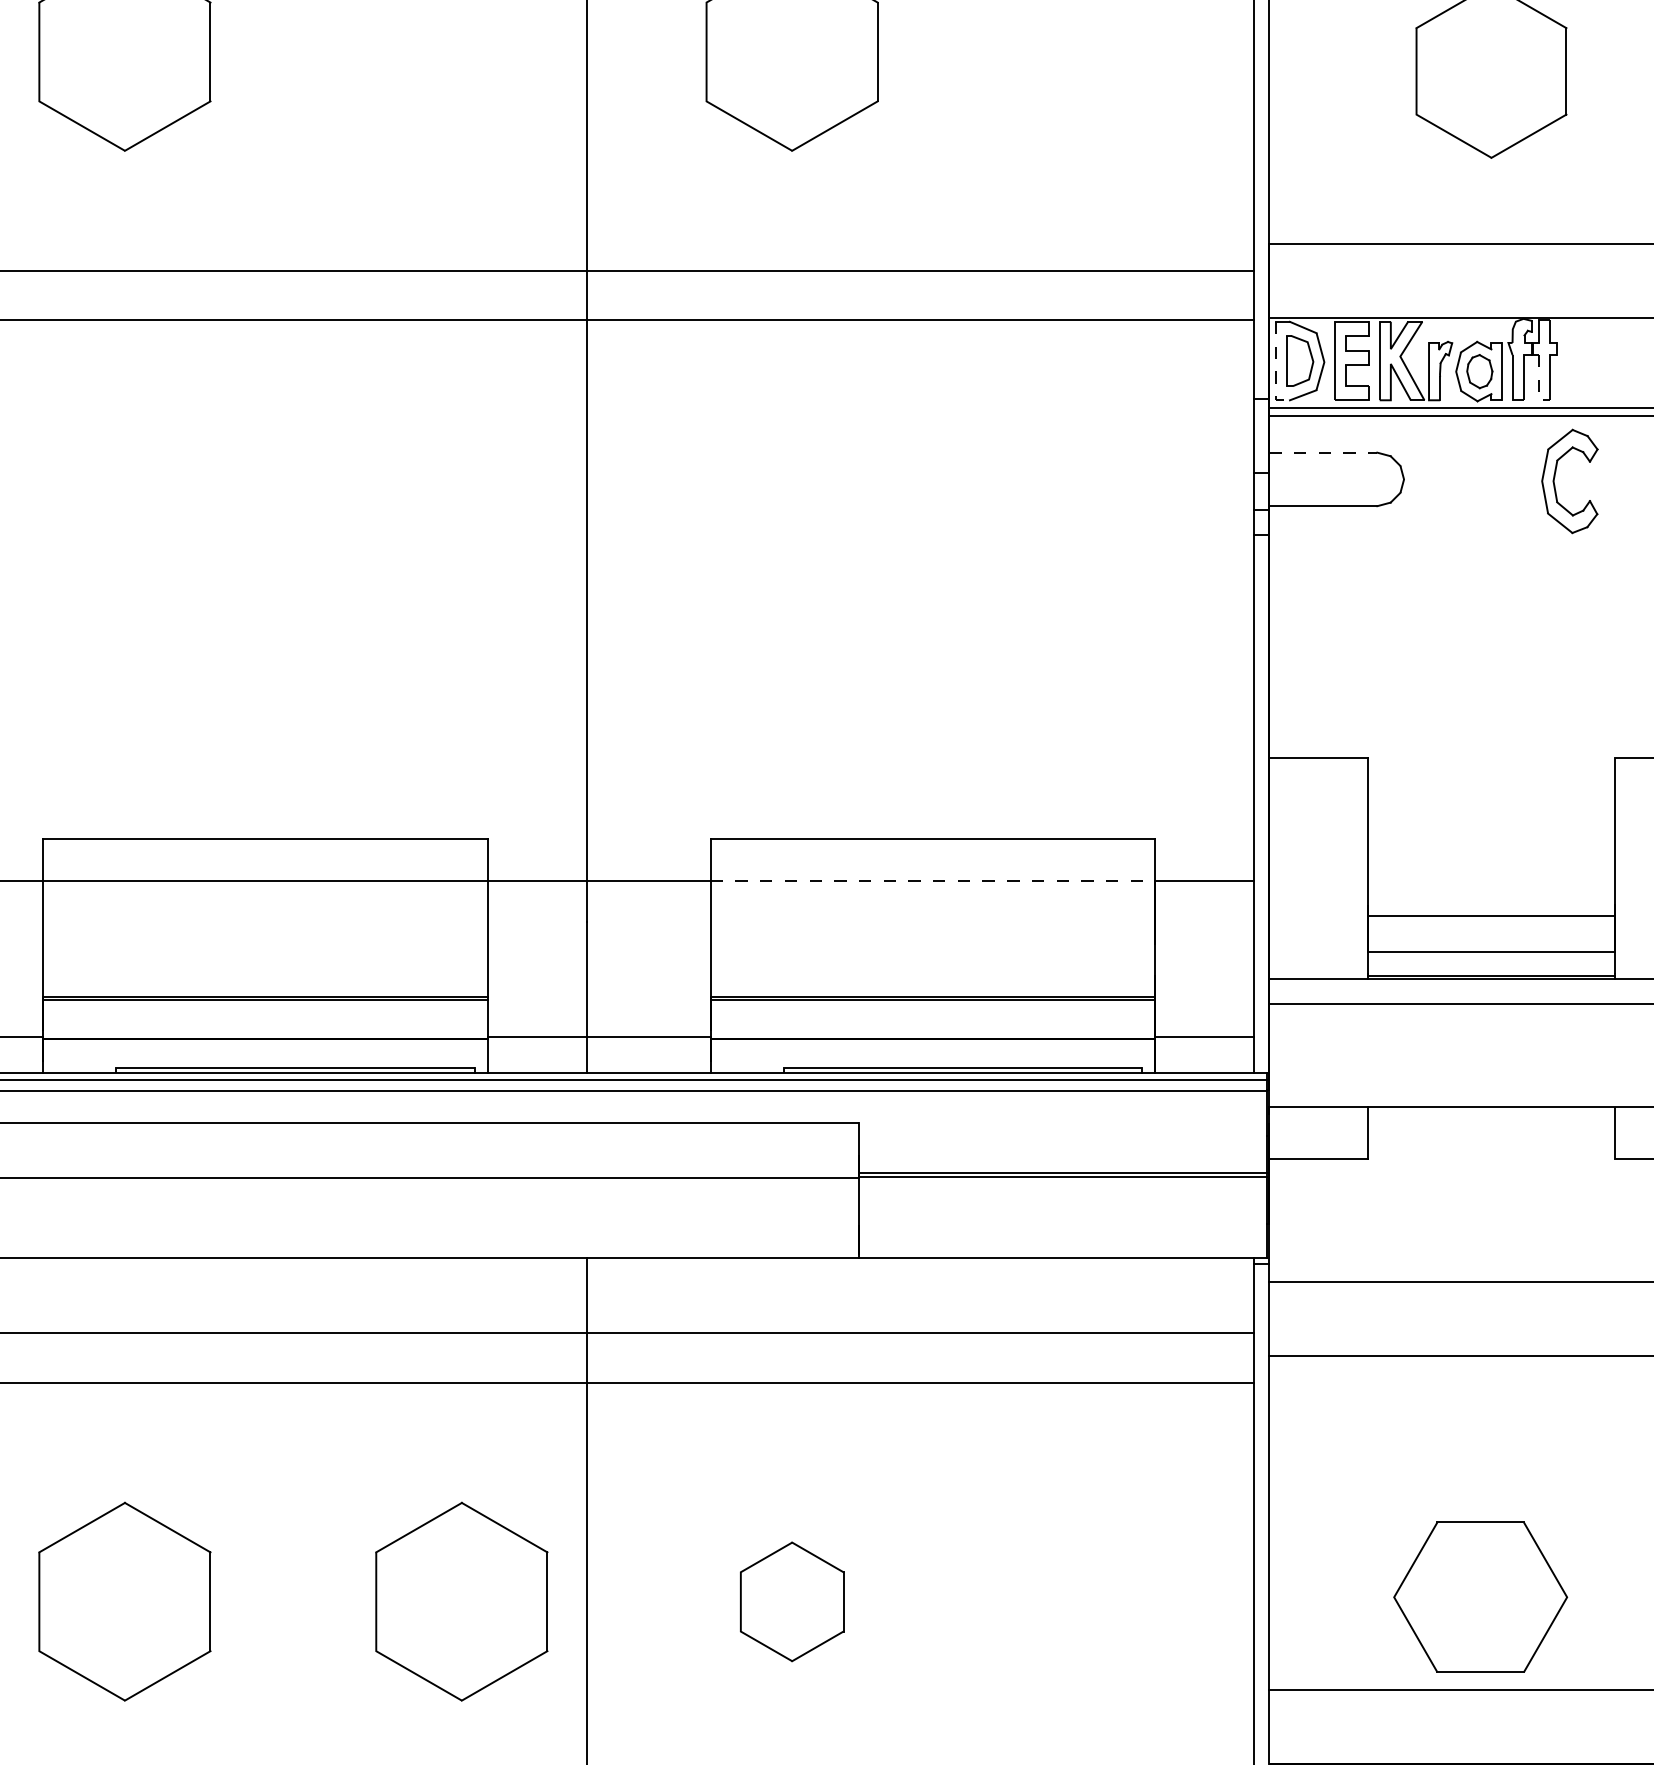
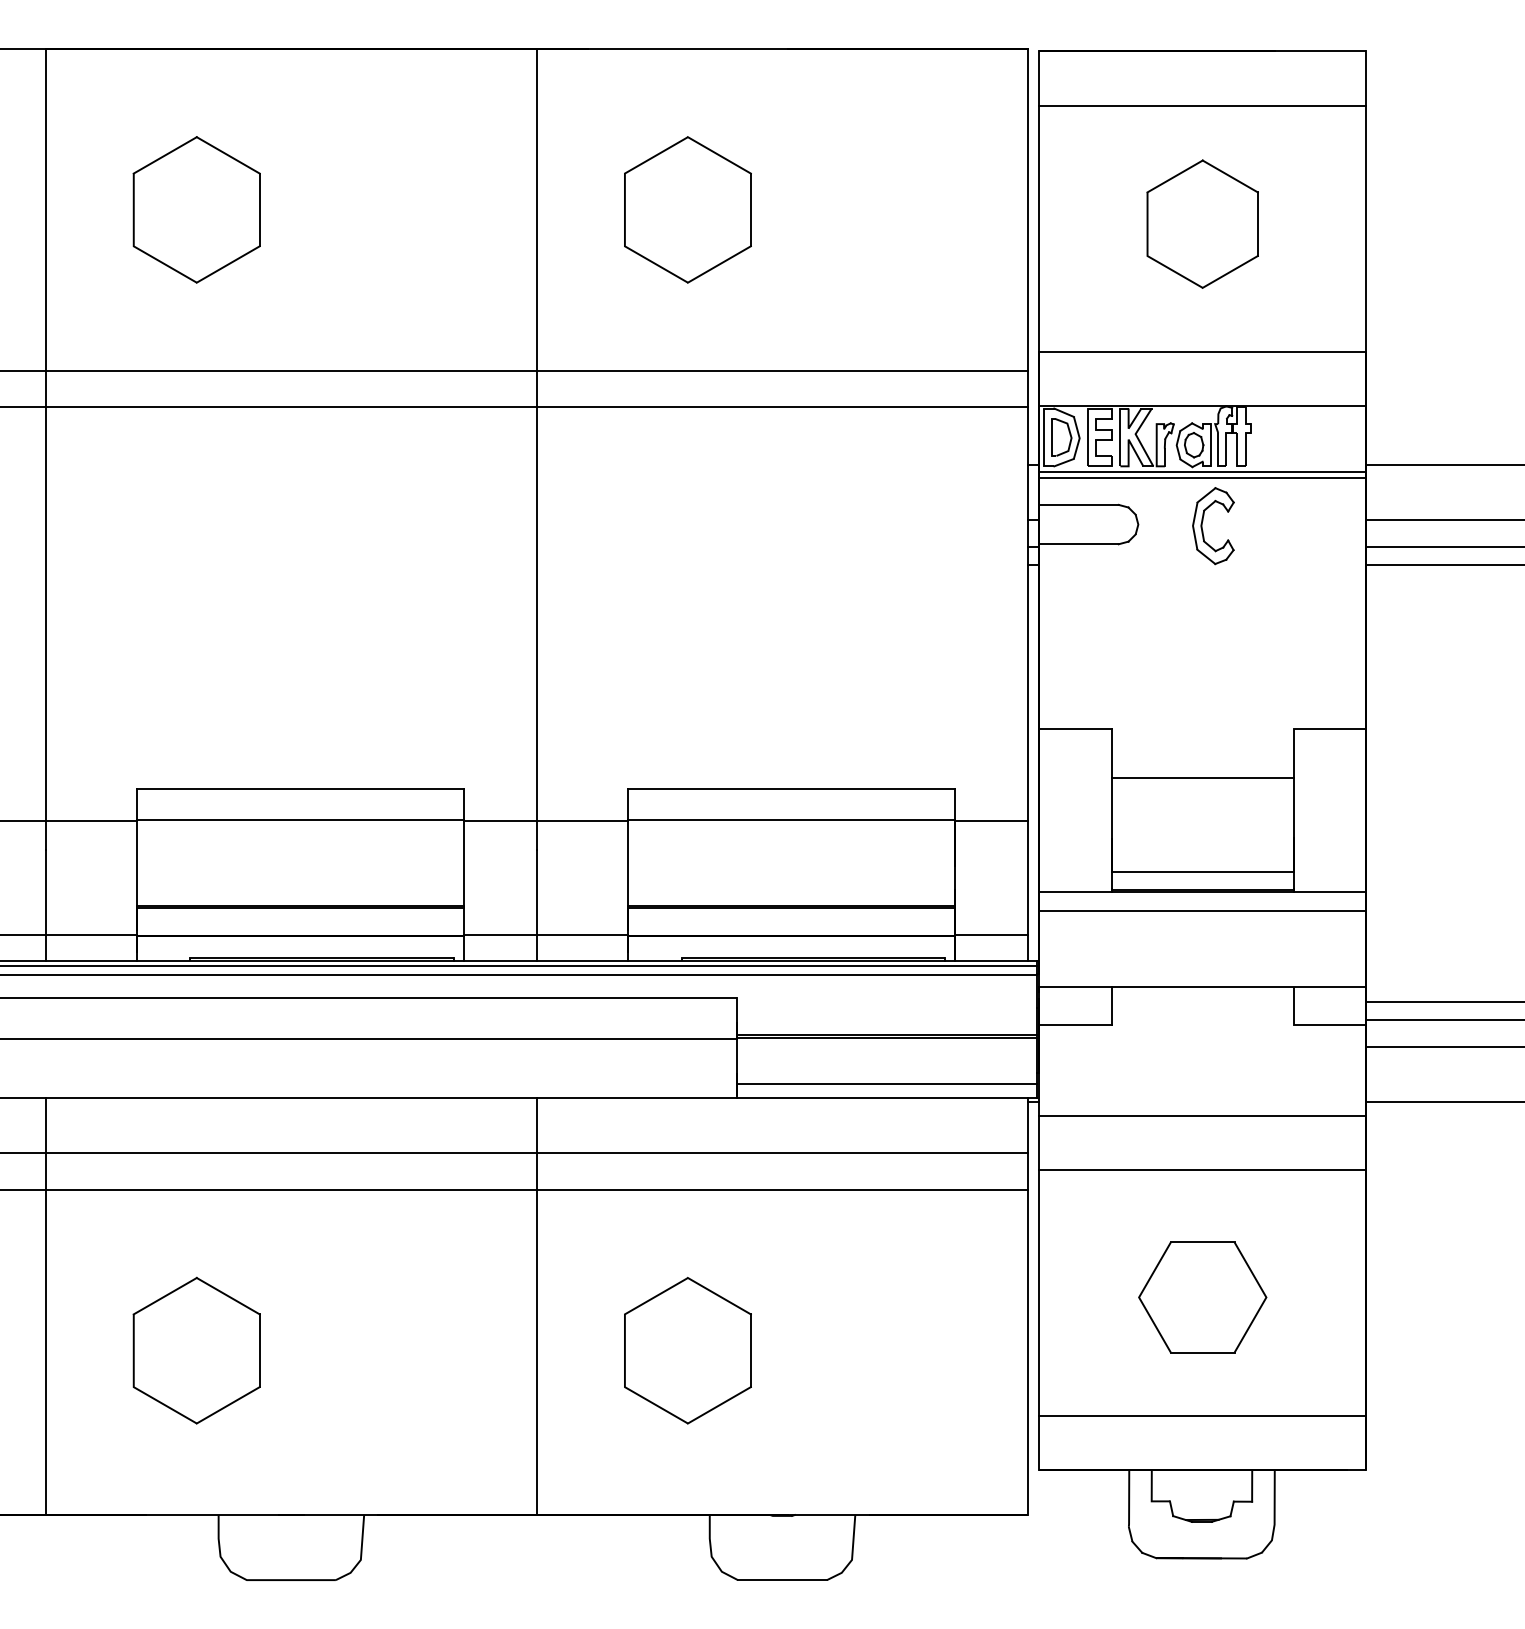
line: (1276, 369) -> (1044, 443), dashed -> solid
line: (1538, 384) -> (1237, 454), dashed -> solid
line: (1322, 452) -> (1078, 504), dashed -> solid
part: (1556, 487) -> (1203, 530), moved
line: (932, 881) -> (791, 820), dashed -> solid
line: (1491, 915) -> (1202, 777), moved
line: (1063, 1240) -> (887, 1084), added
part: (1480, 1597) -> (1202, 1297), moved
part: (461, 1601) -> (444, 1350), removed
part: (791, 1601) -> (687, 1350), size x1.67

